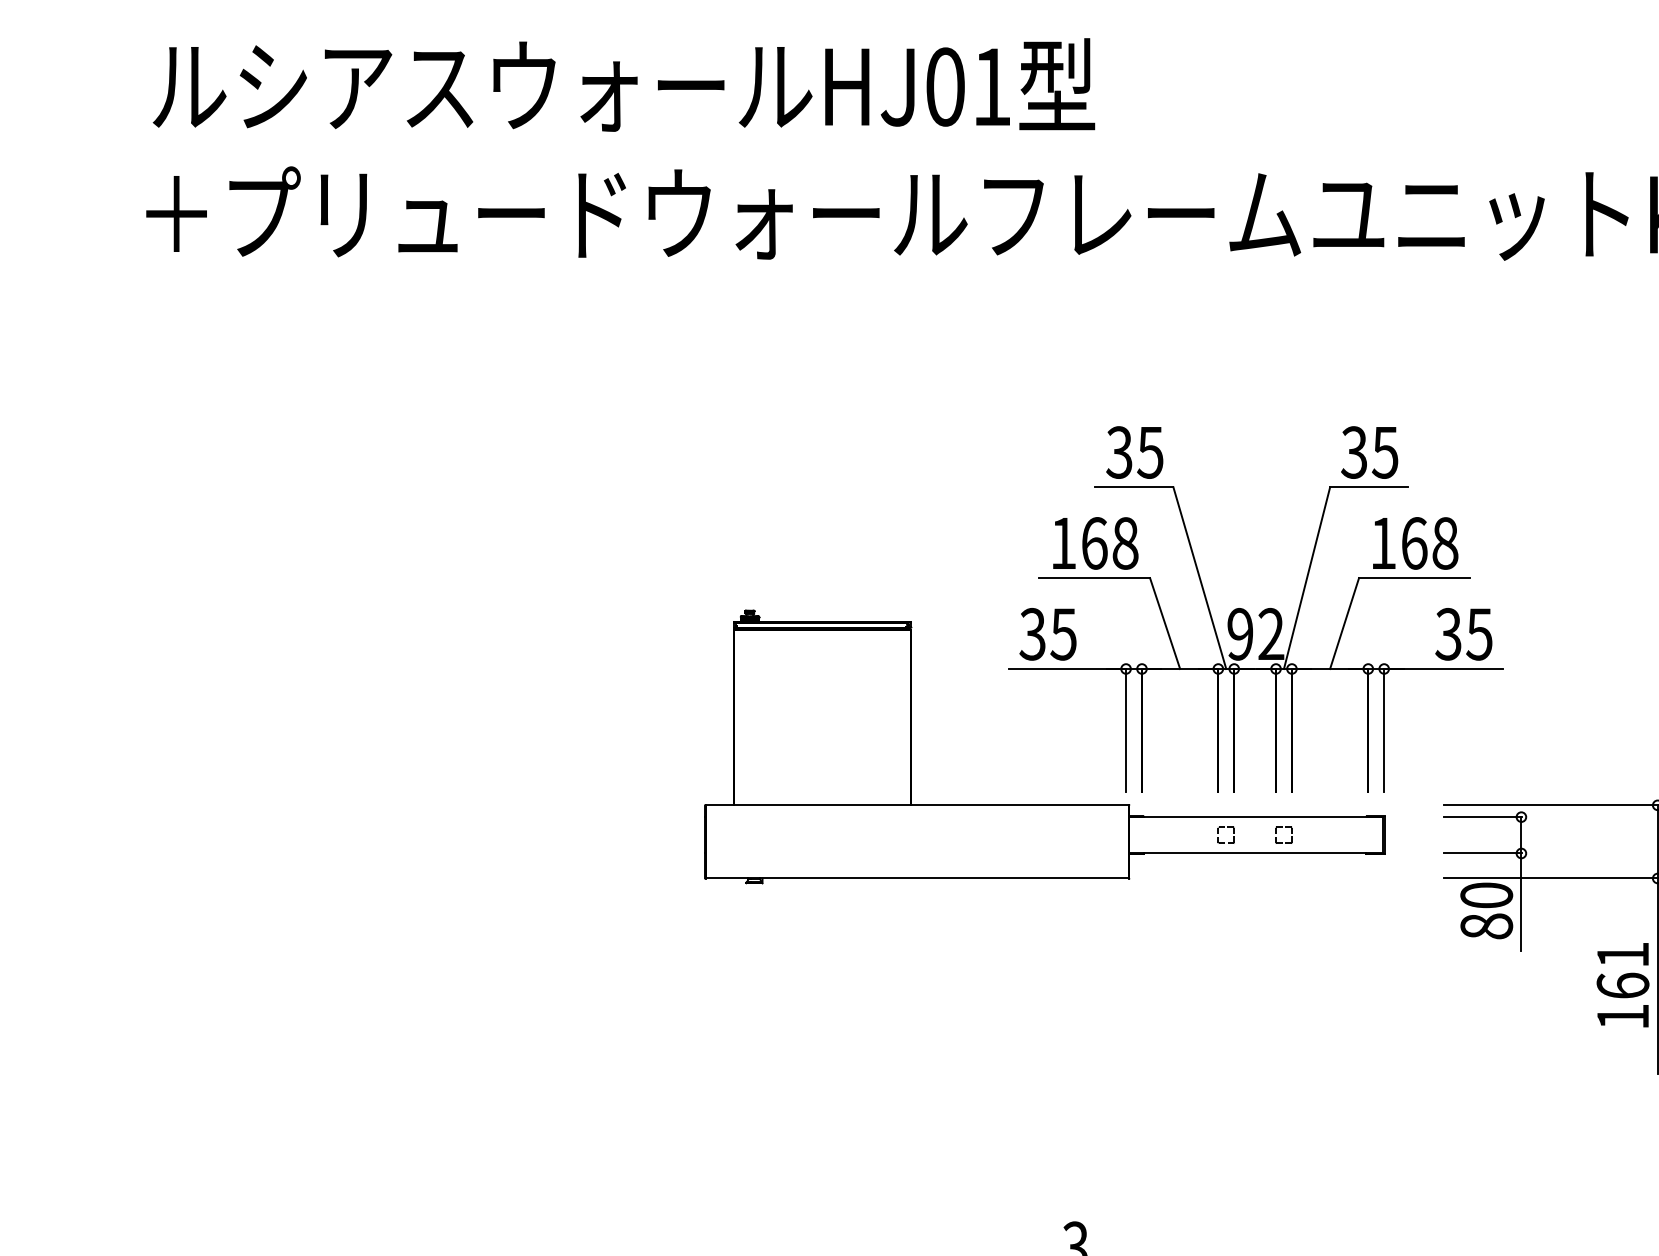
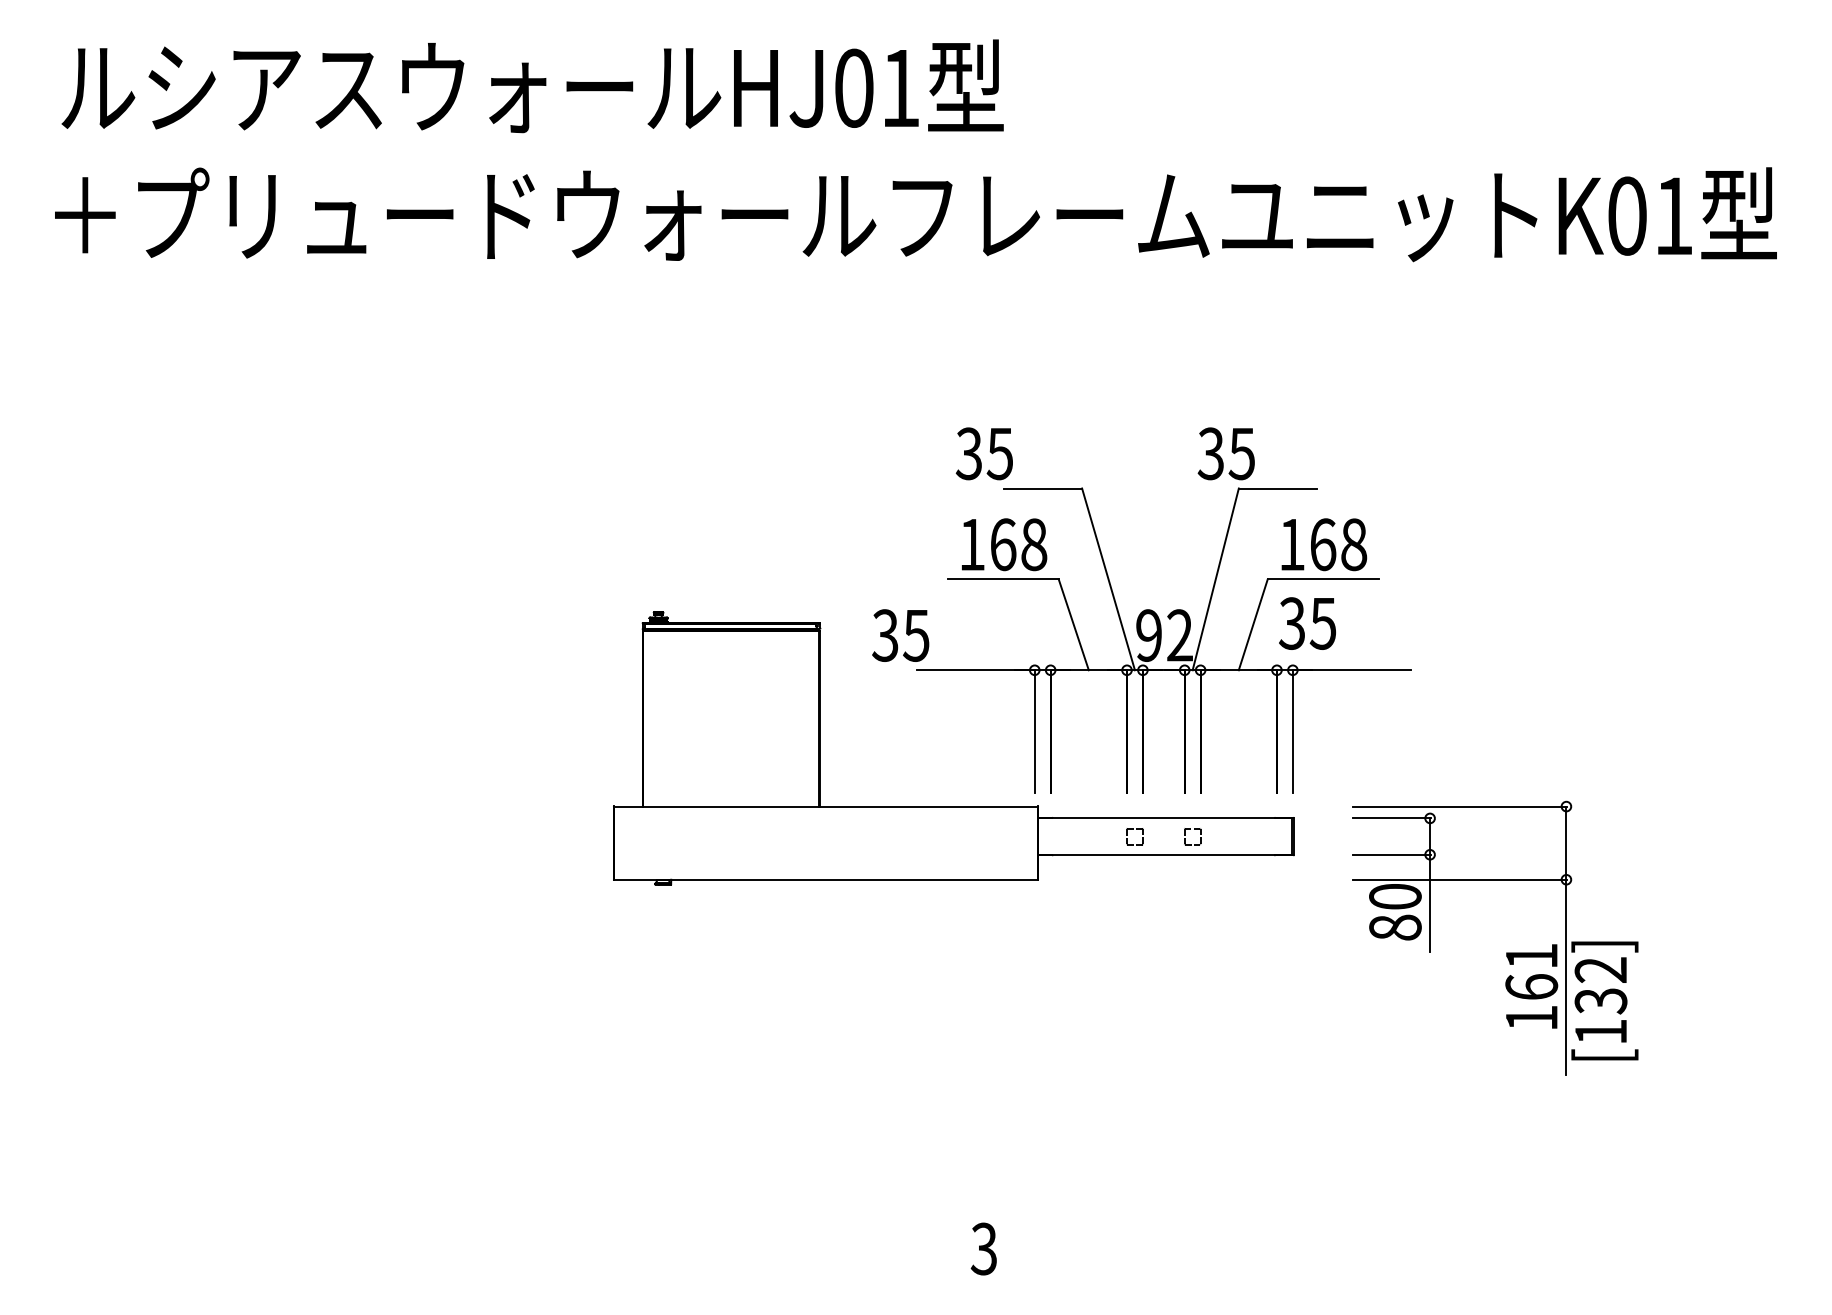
text: (1133, 452) -> (983, 453), moved
text: (1368, 452) -> (1225, 453), moved
text: (1047, 634) -> (900, 635), moved
text: (1463, 634) -> (1307, 623), moved

